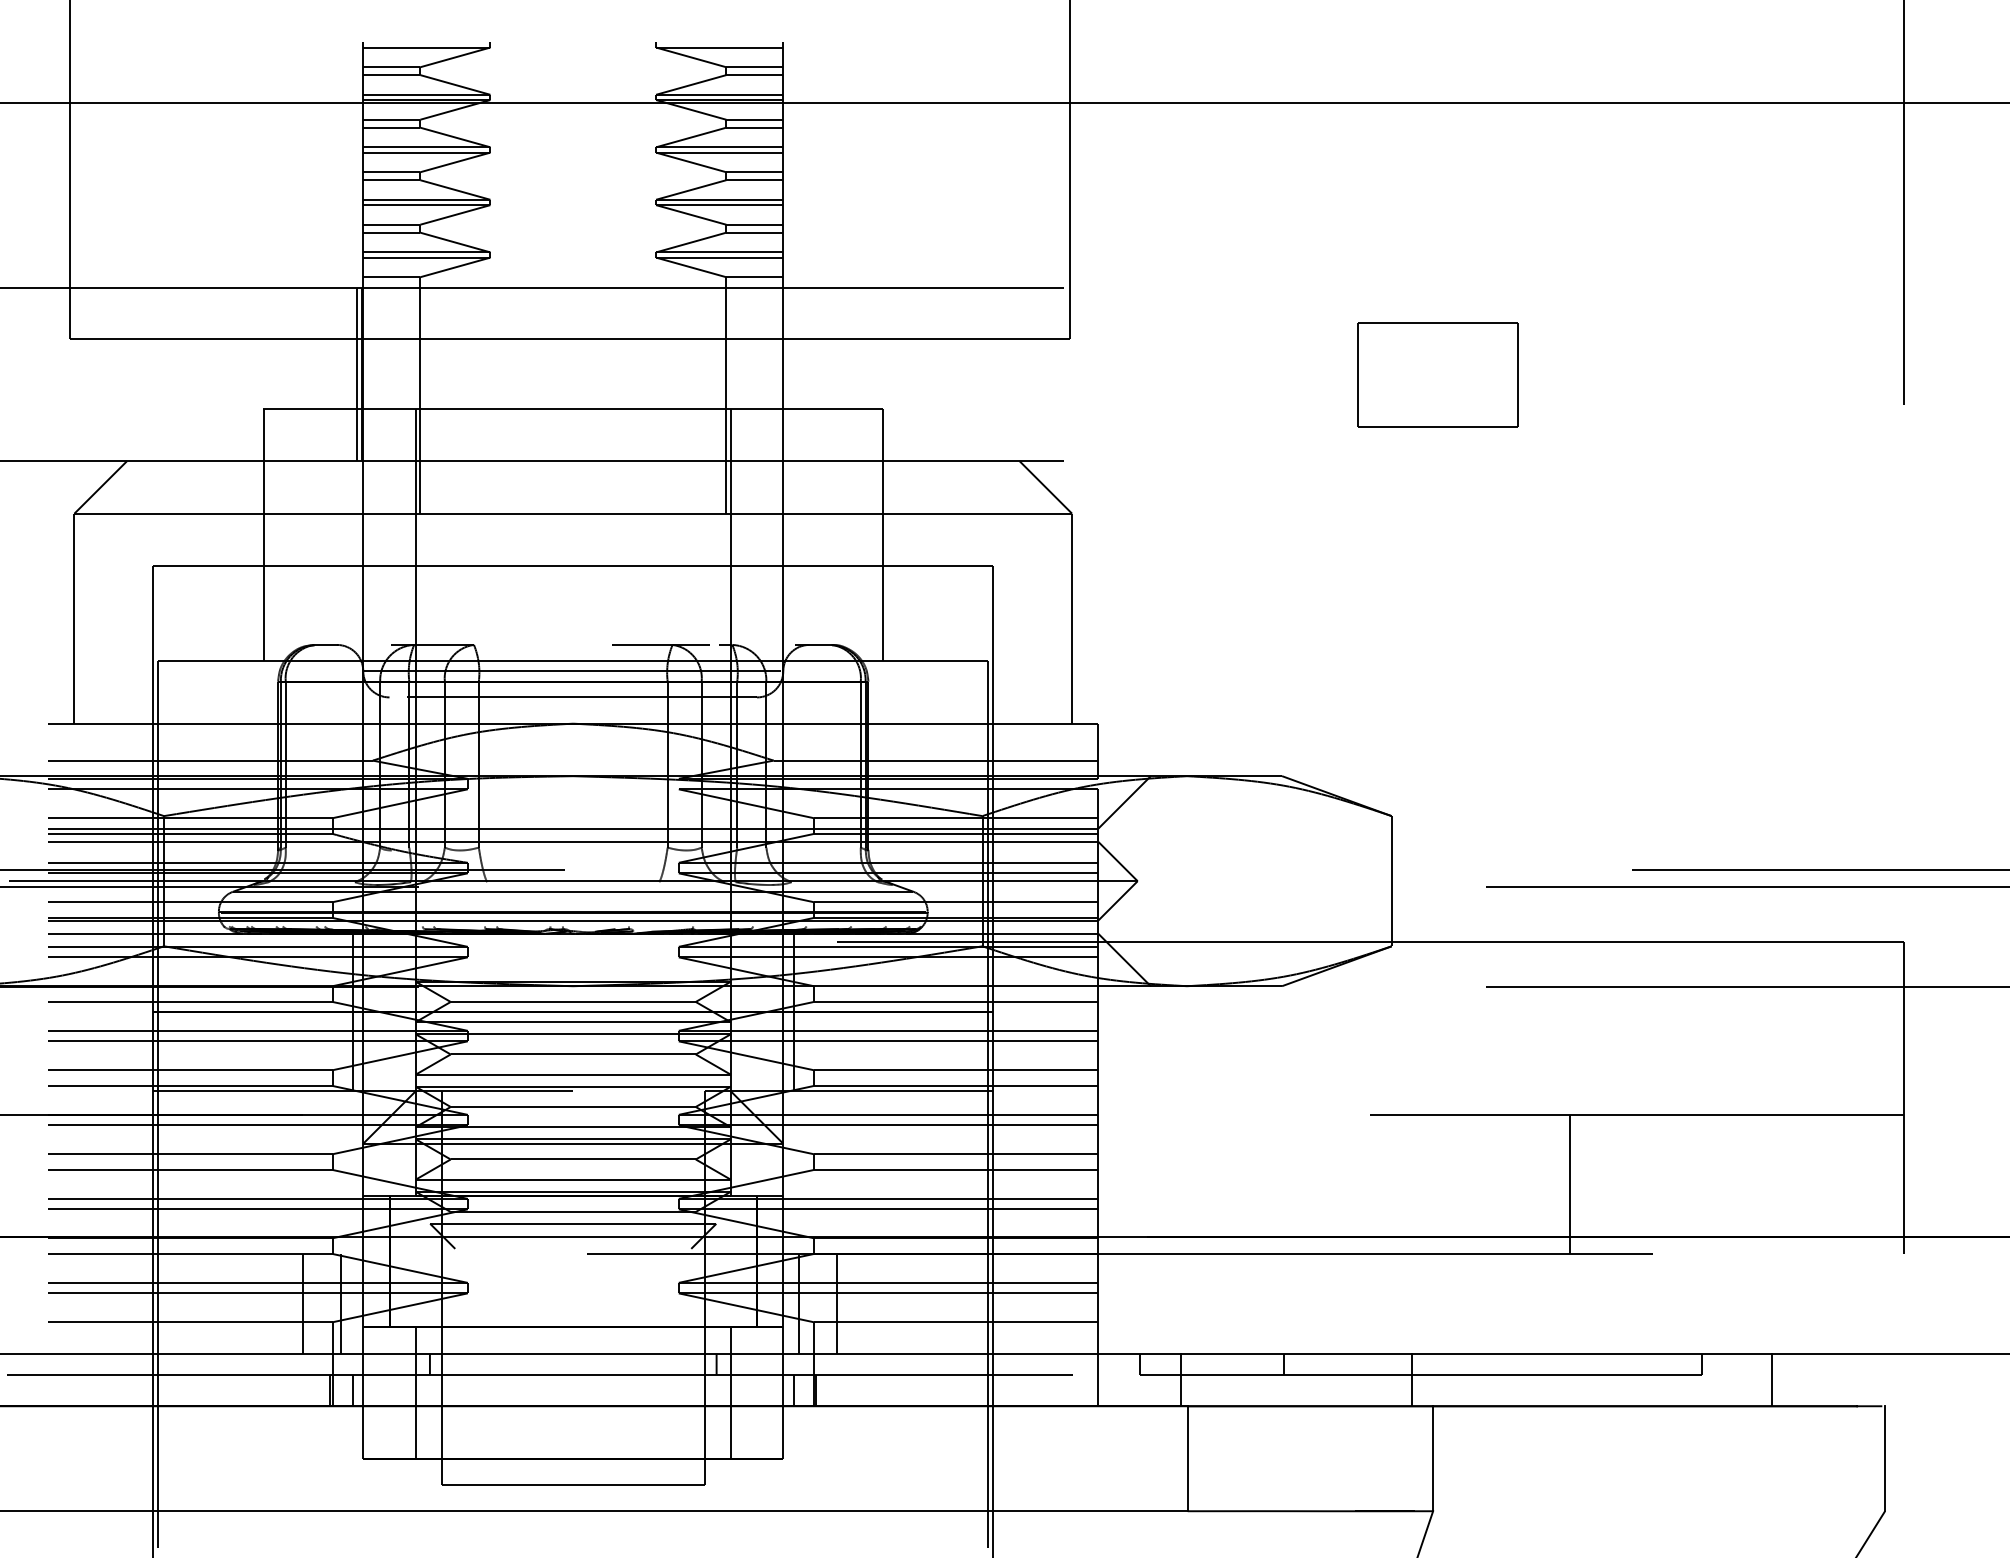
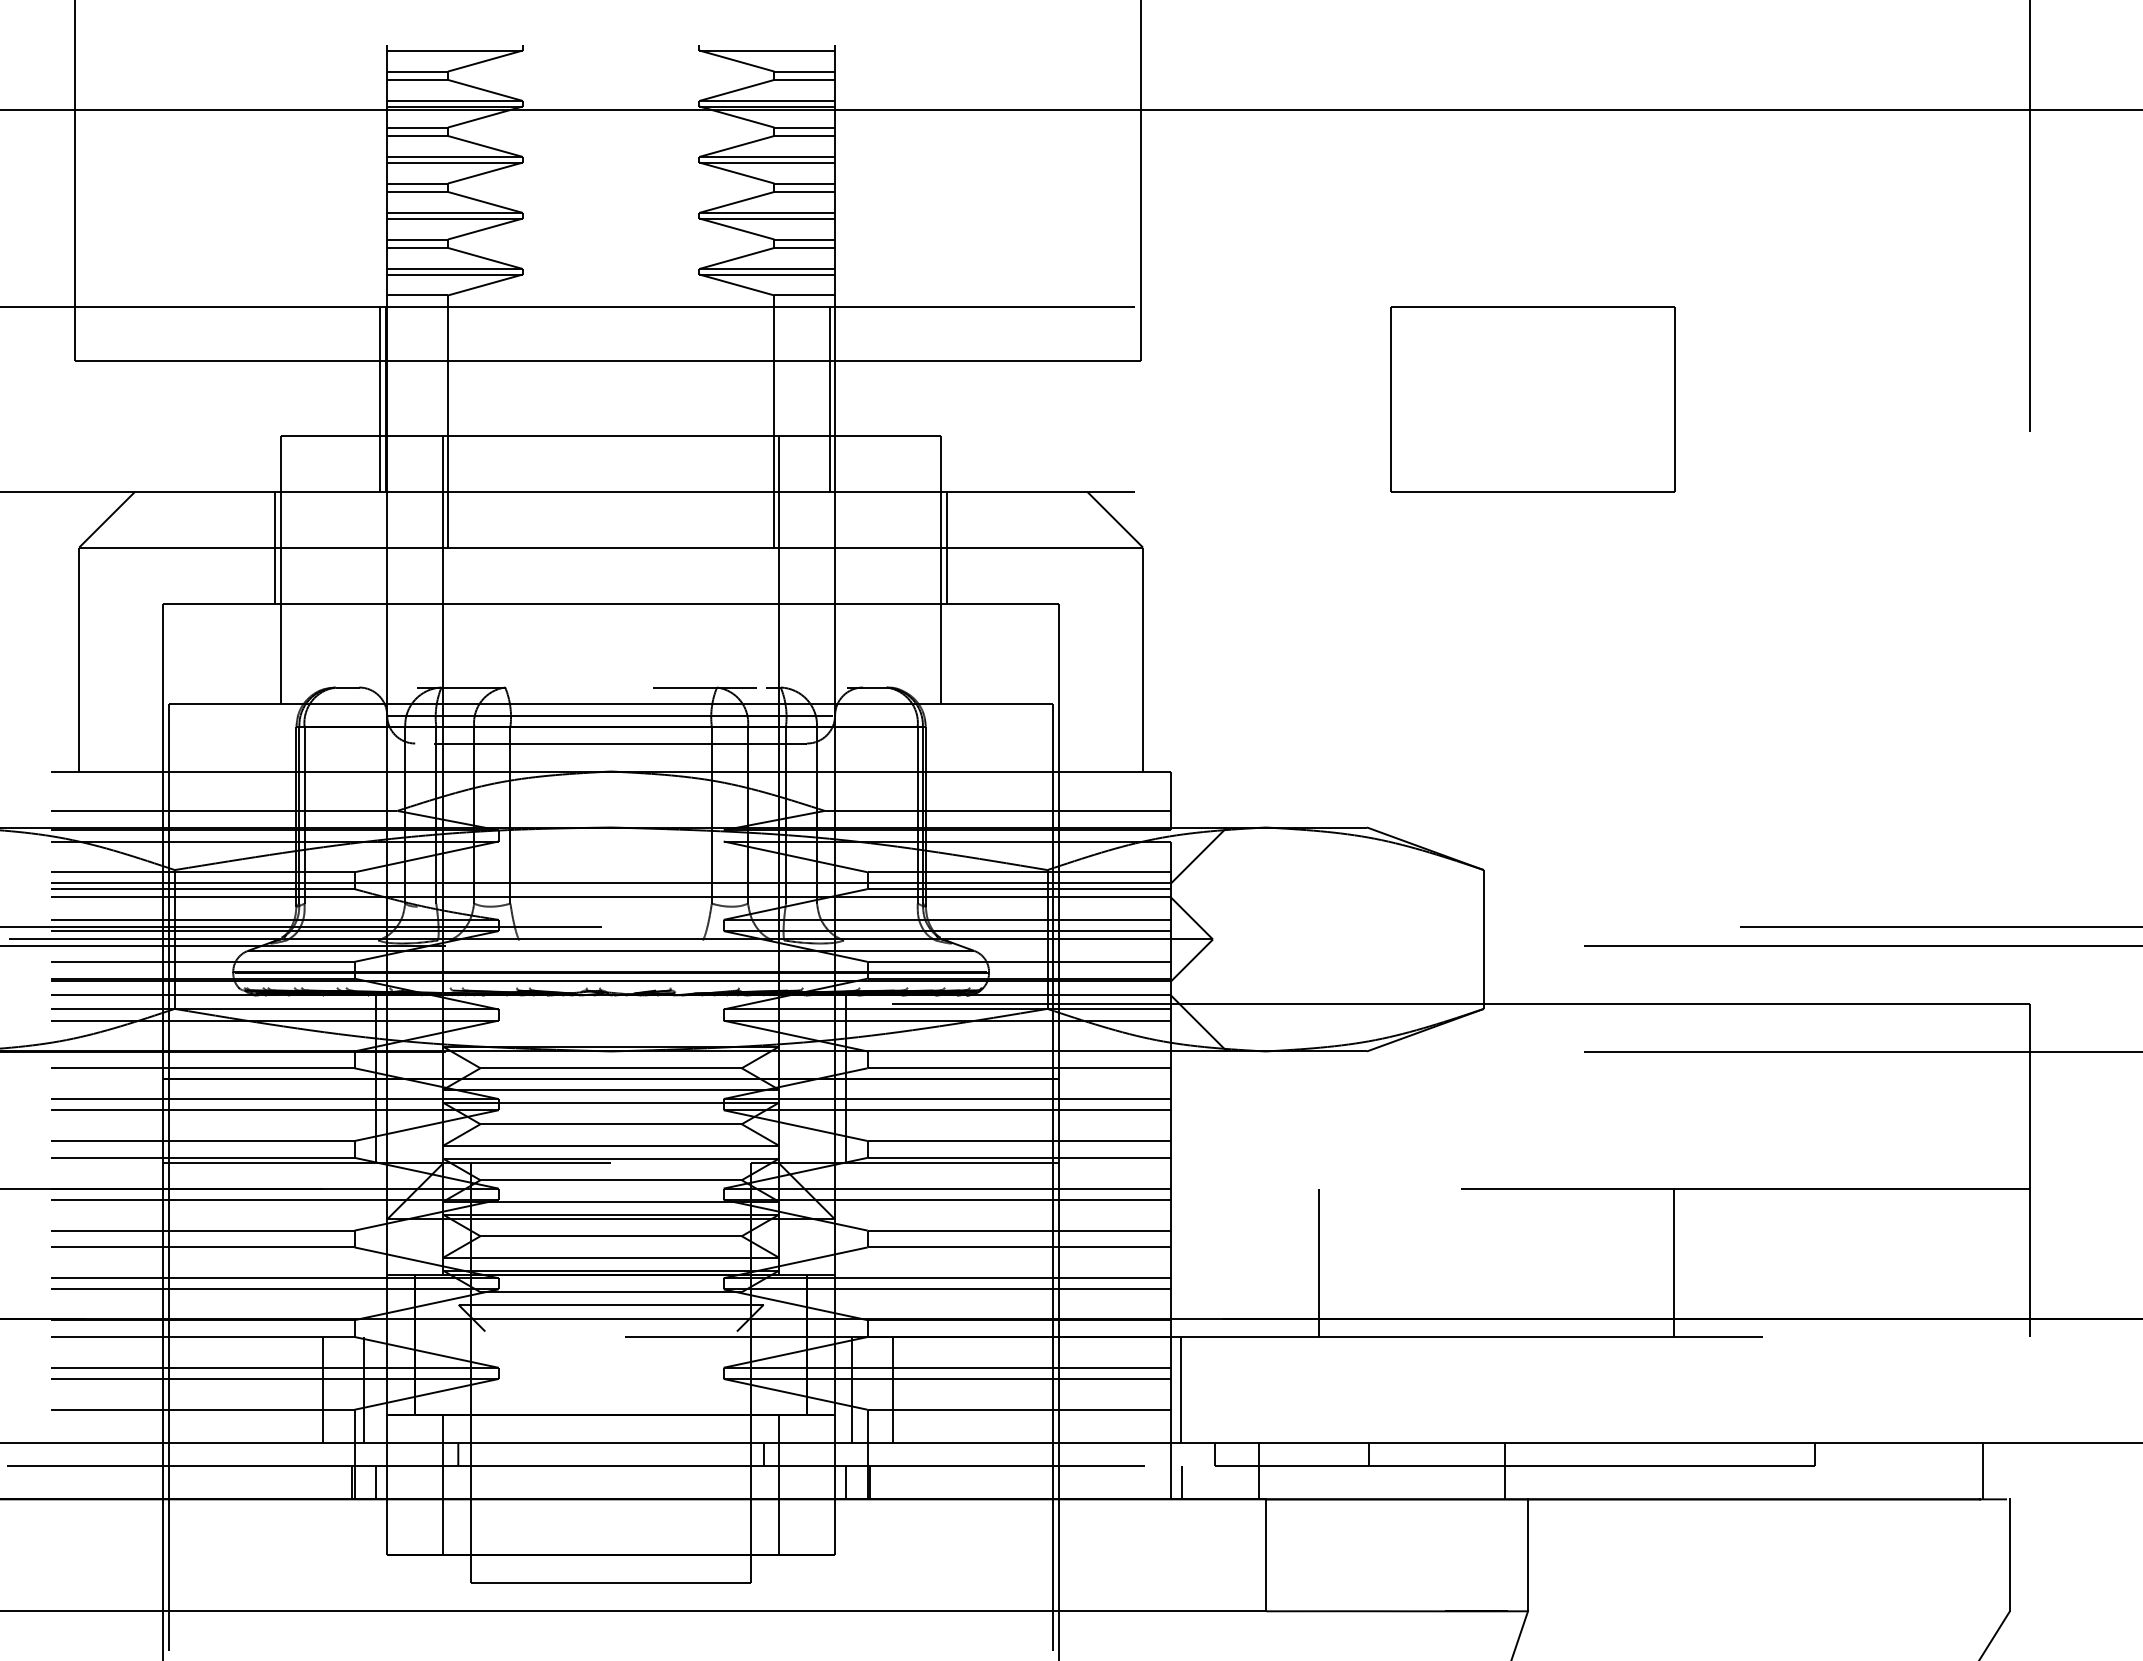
line: (778, 373) -> (829, 398), added
part: (1437, 374) -> (1532, 399), size x1.67
line: (258, 513) -> (275, 547), added
line: (888, 513) -> (947, 547), added
line: (1236, 1185) -> (1318, 1263), added
line: (1107, 1304) -> (1180, 1390), added
line: (1771, 1380) -> (1982, 1471), moved
line: (1109, 1390) -> (1182, 1482), added

